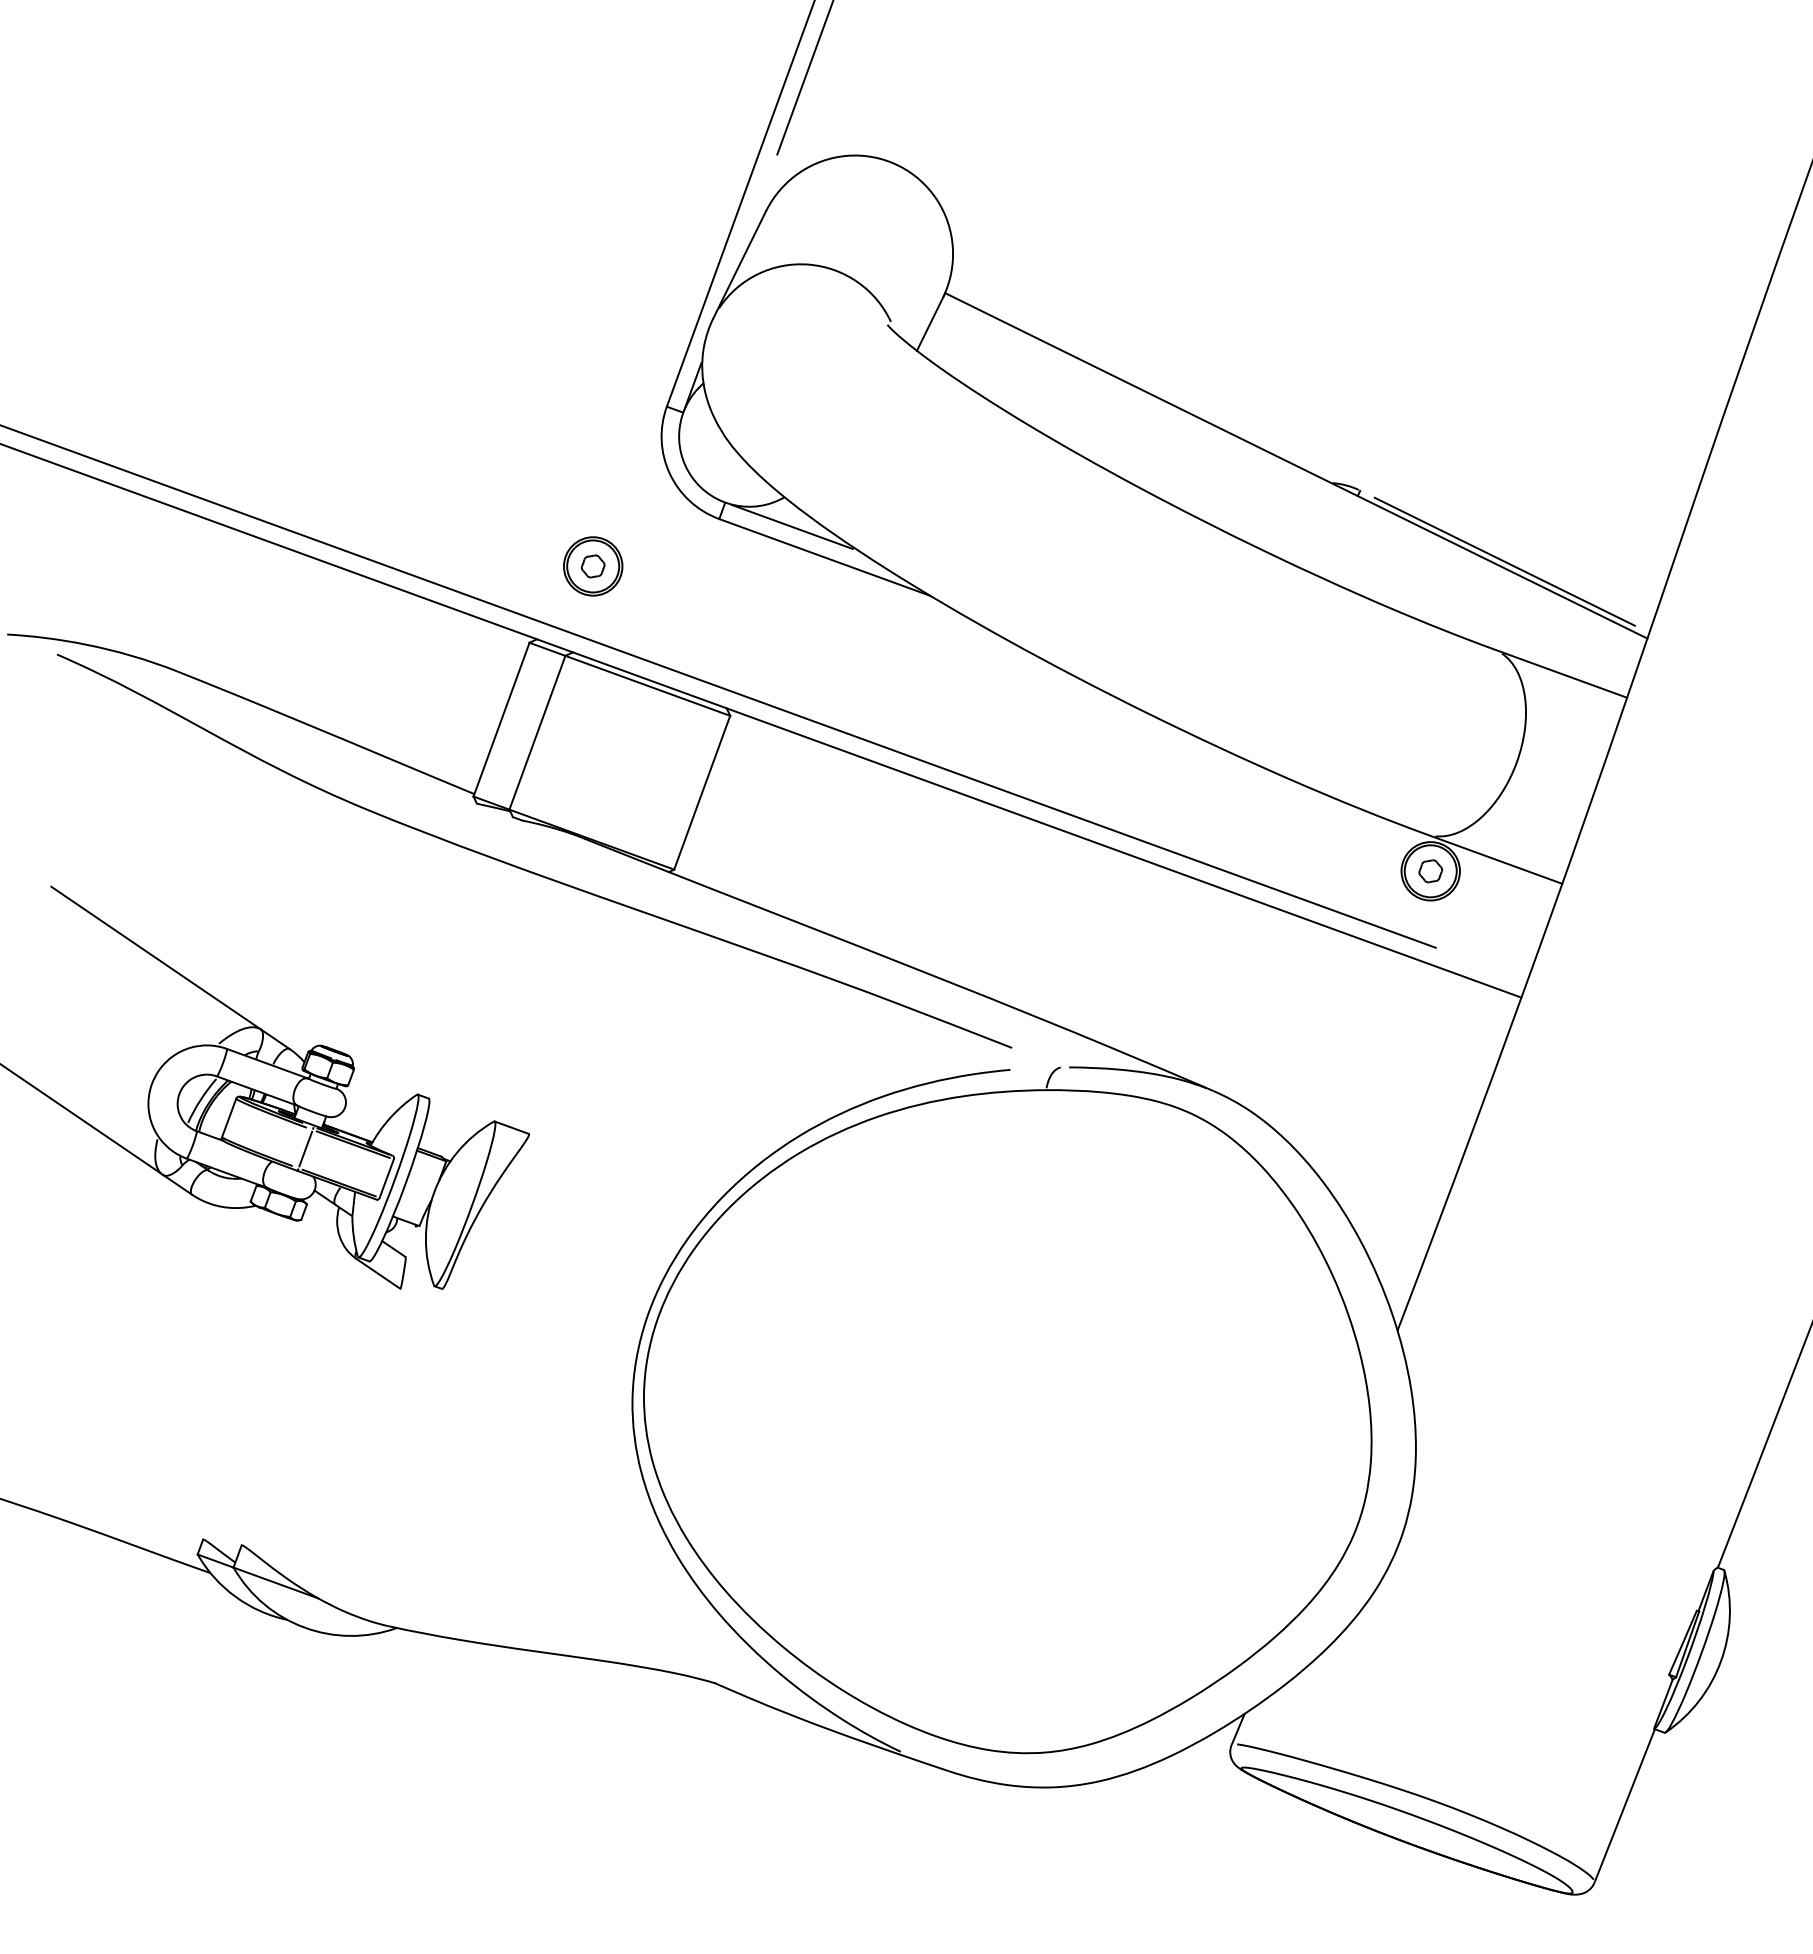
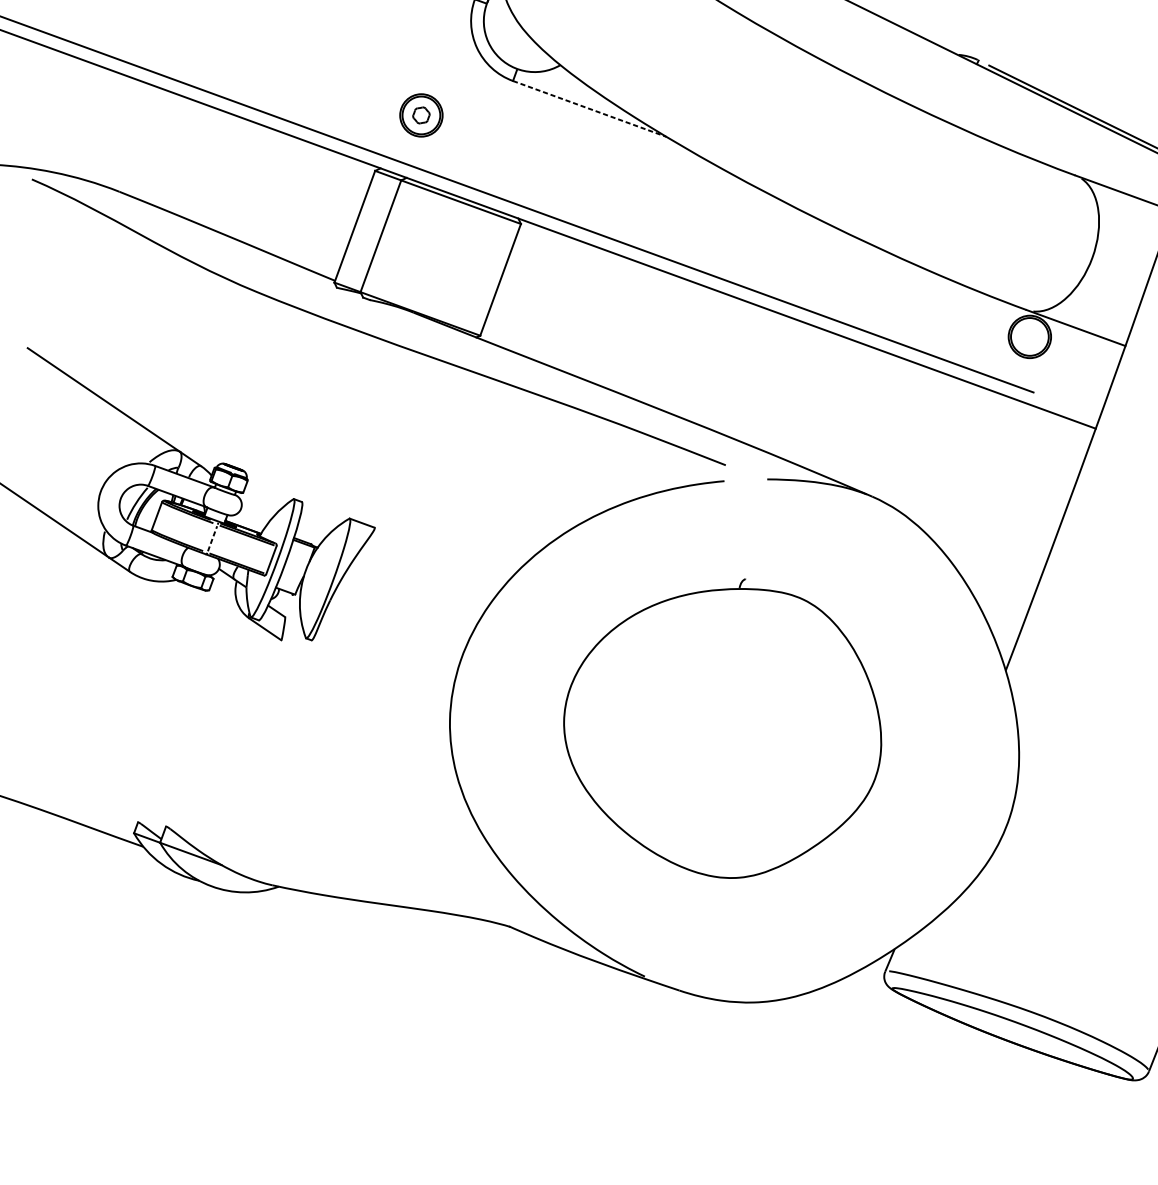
line: (792, 526) -> (566, 86), removed
line: (825, 557) -> (590, 108), solid -> dashed
part: (1430, 871) -> (1029, 337), removed
line: (305, 1148) -> (212, 538), solid -> dashed
part: (1007, 1410) -> (722, 728), size x0.6

